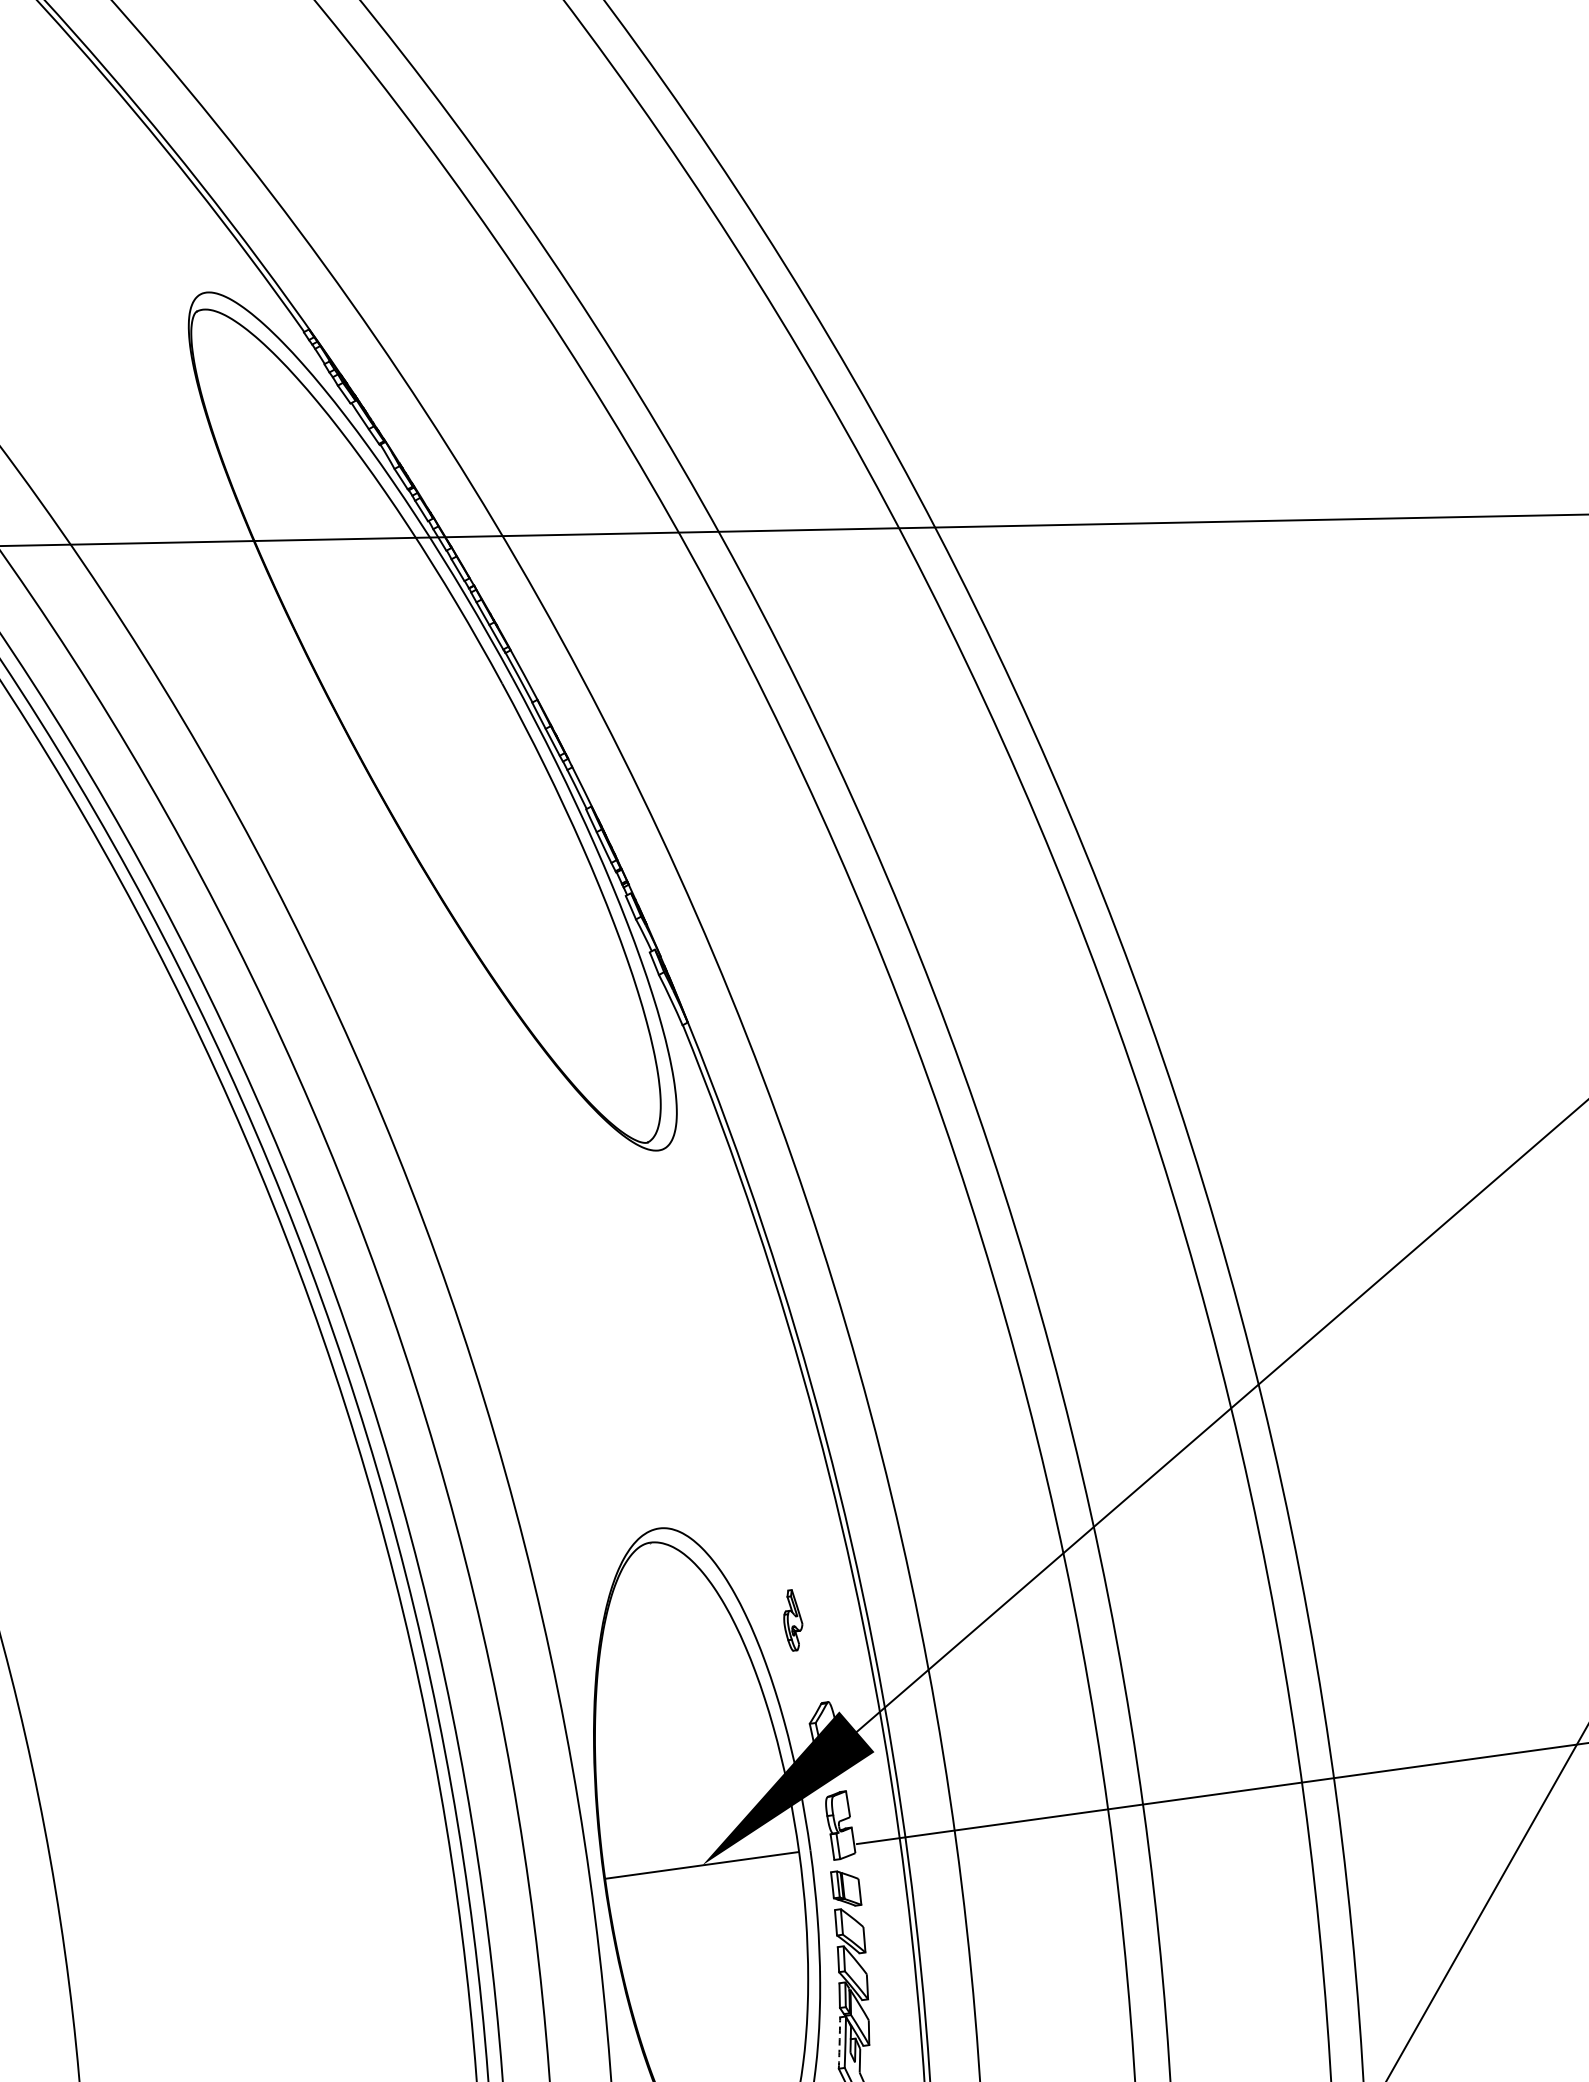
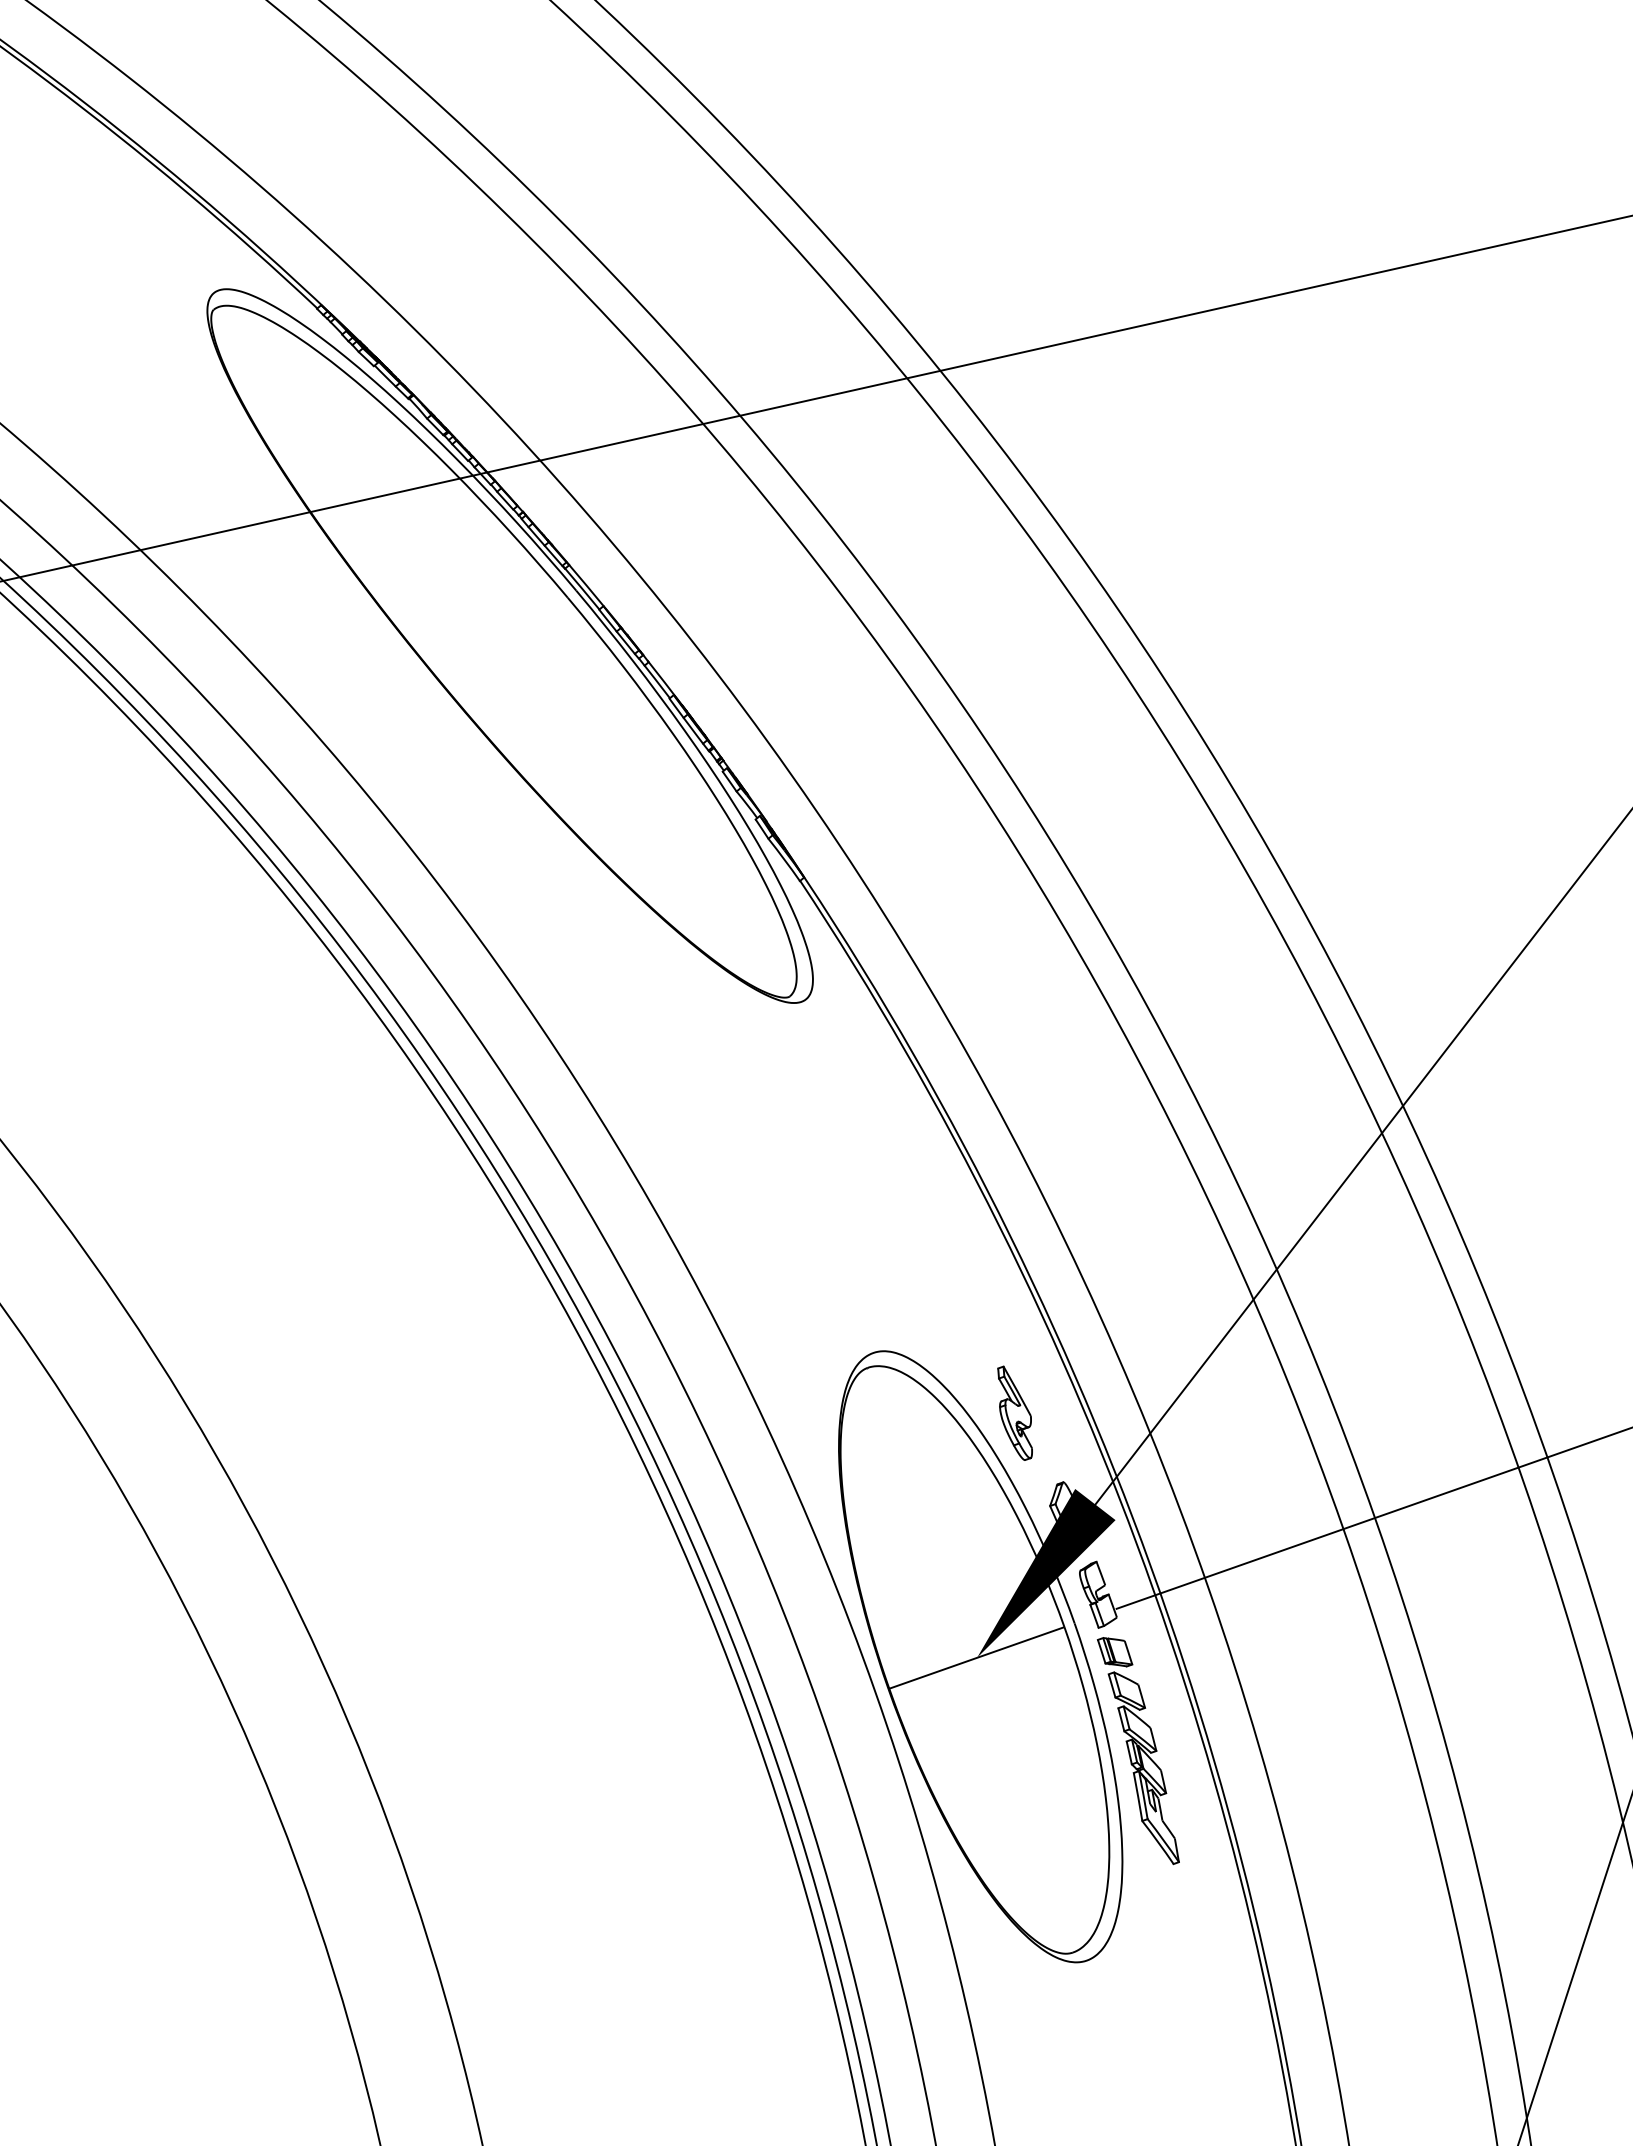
part: (792, 1619) -> (1014, 1412), size x1.67
arc: (840, 2042) -> (1138, 1796), dashed -> solid

